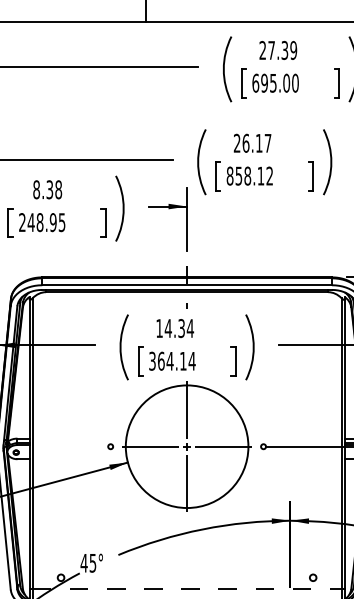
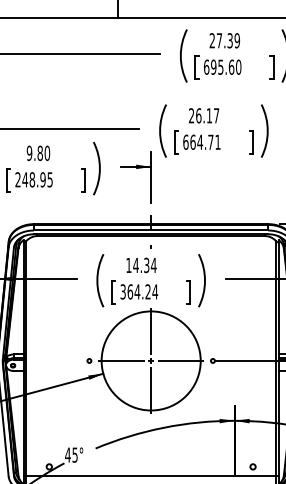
text: (286, 82) -> (231, 66), 695.00 -> 695.60
text: (249, 175) -> (201, 141), 858.12 -> 664.71
text: (47, 188) -> (38, 152), 8.38 -> 9.80
text: (182, 360) -> (147, 291), 364.14 -> 364.24
line: (187, 589) -> (151, 476), dashed -> solid

